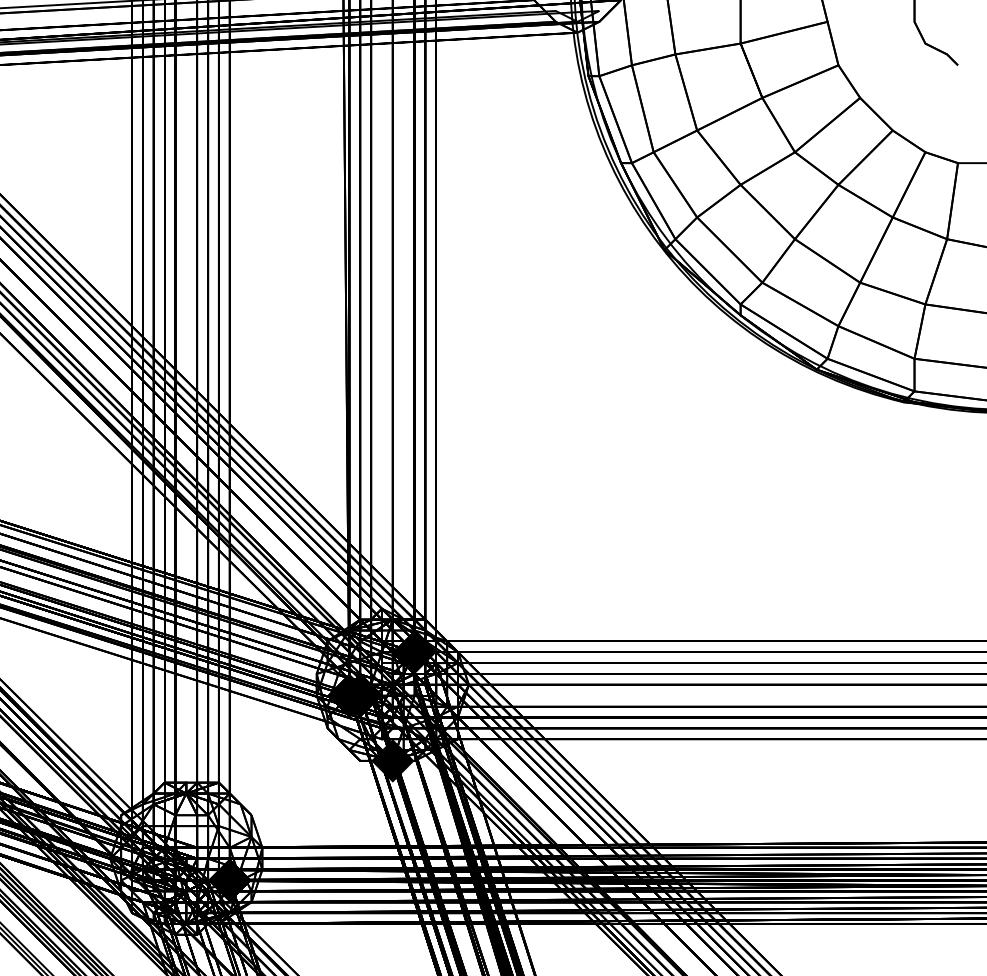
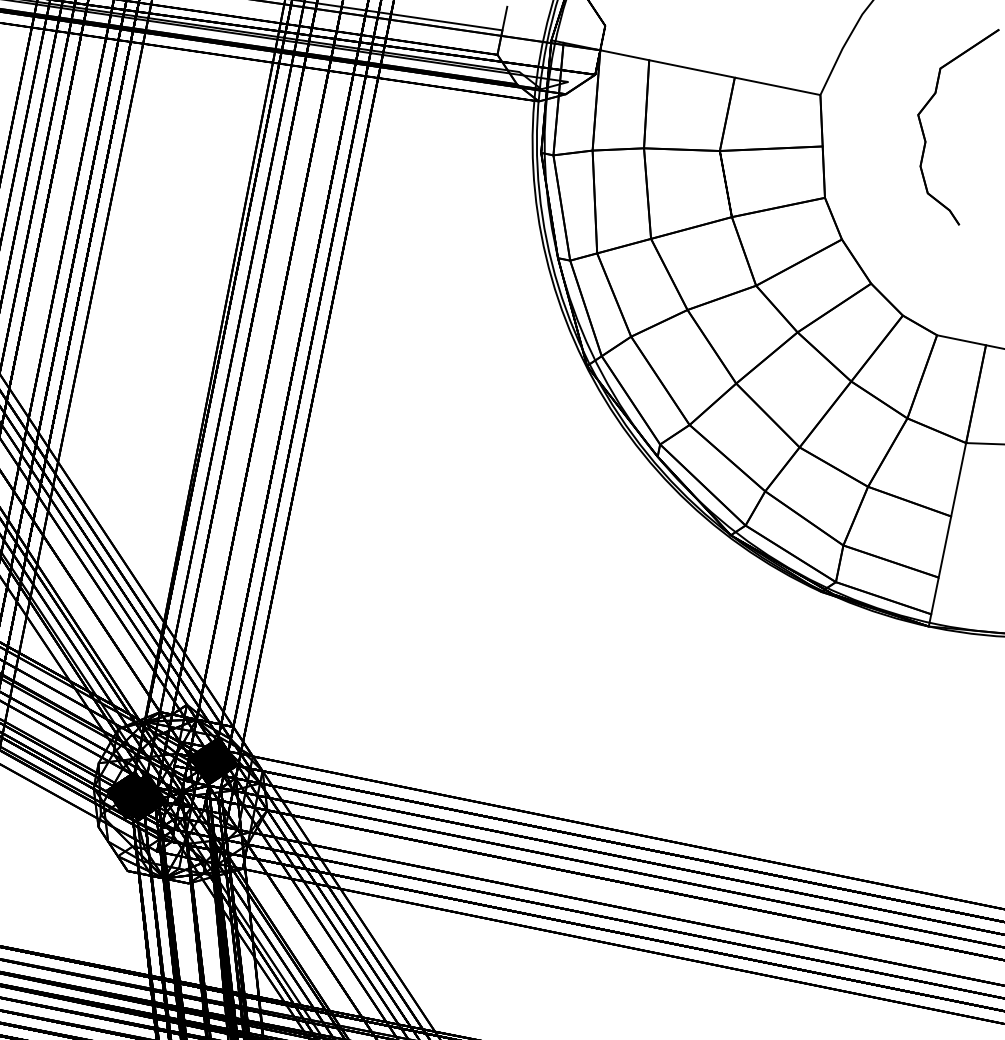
fill: (392, 760) -> (164, 877), removed

